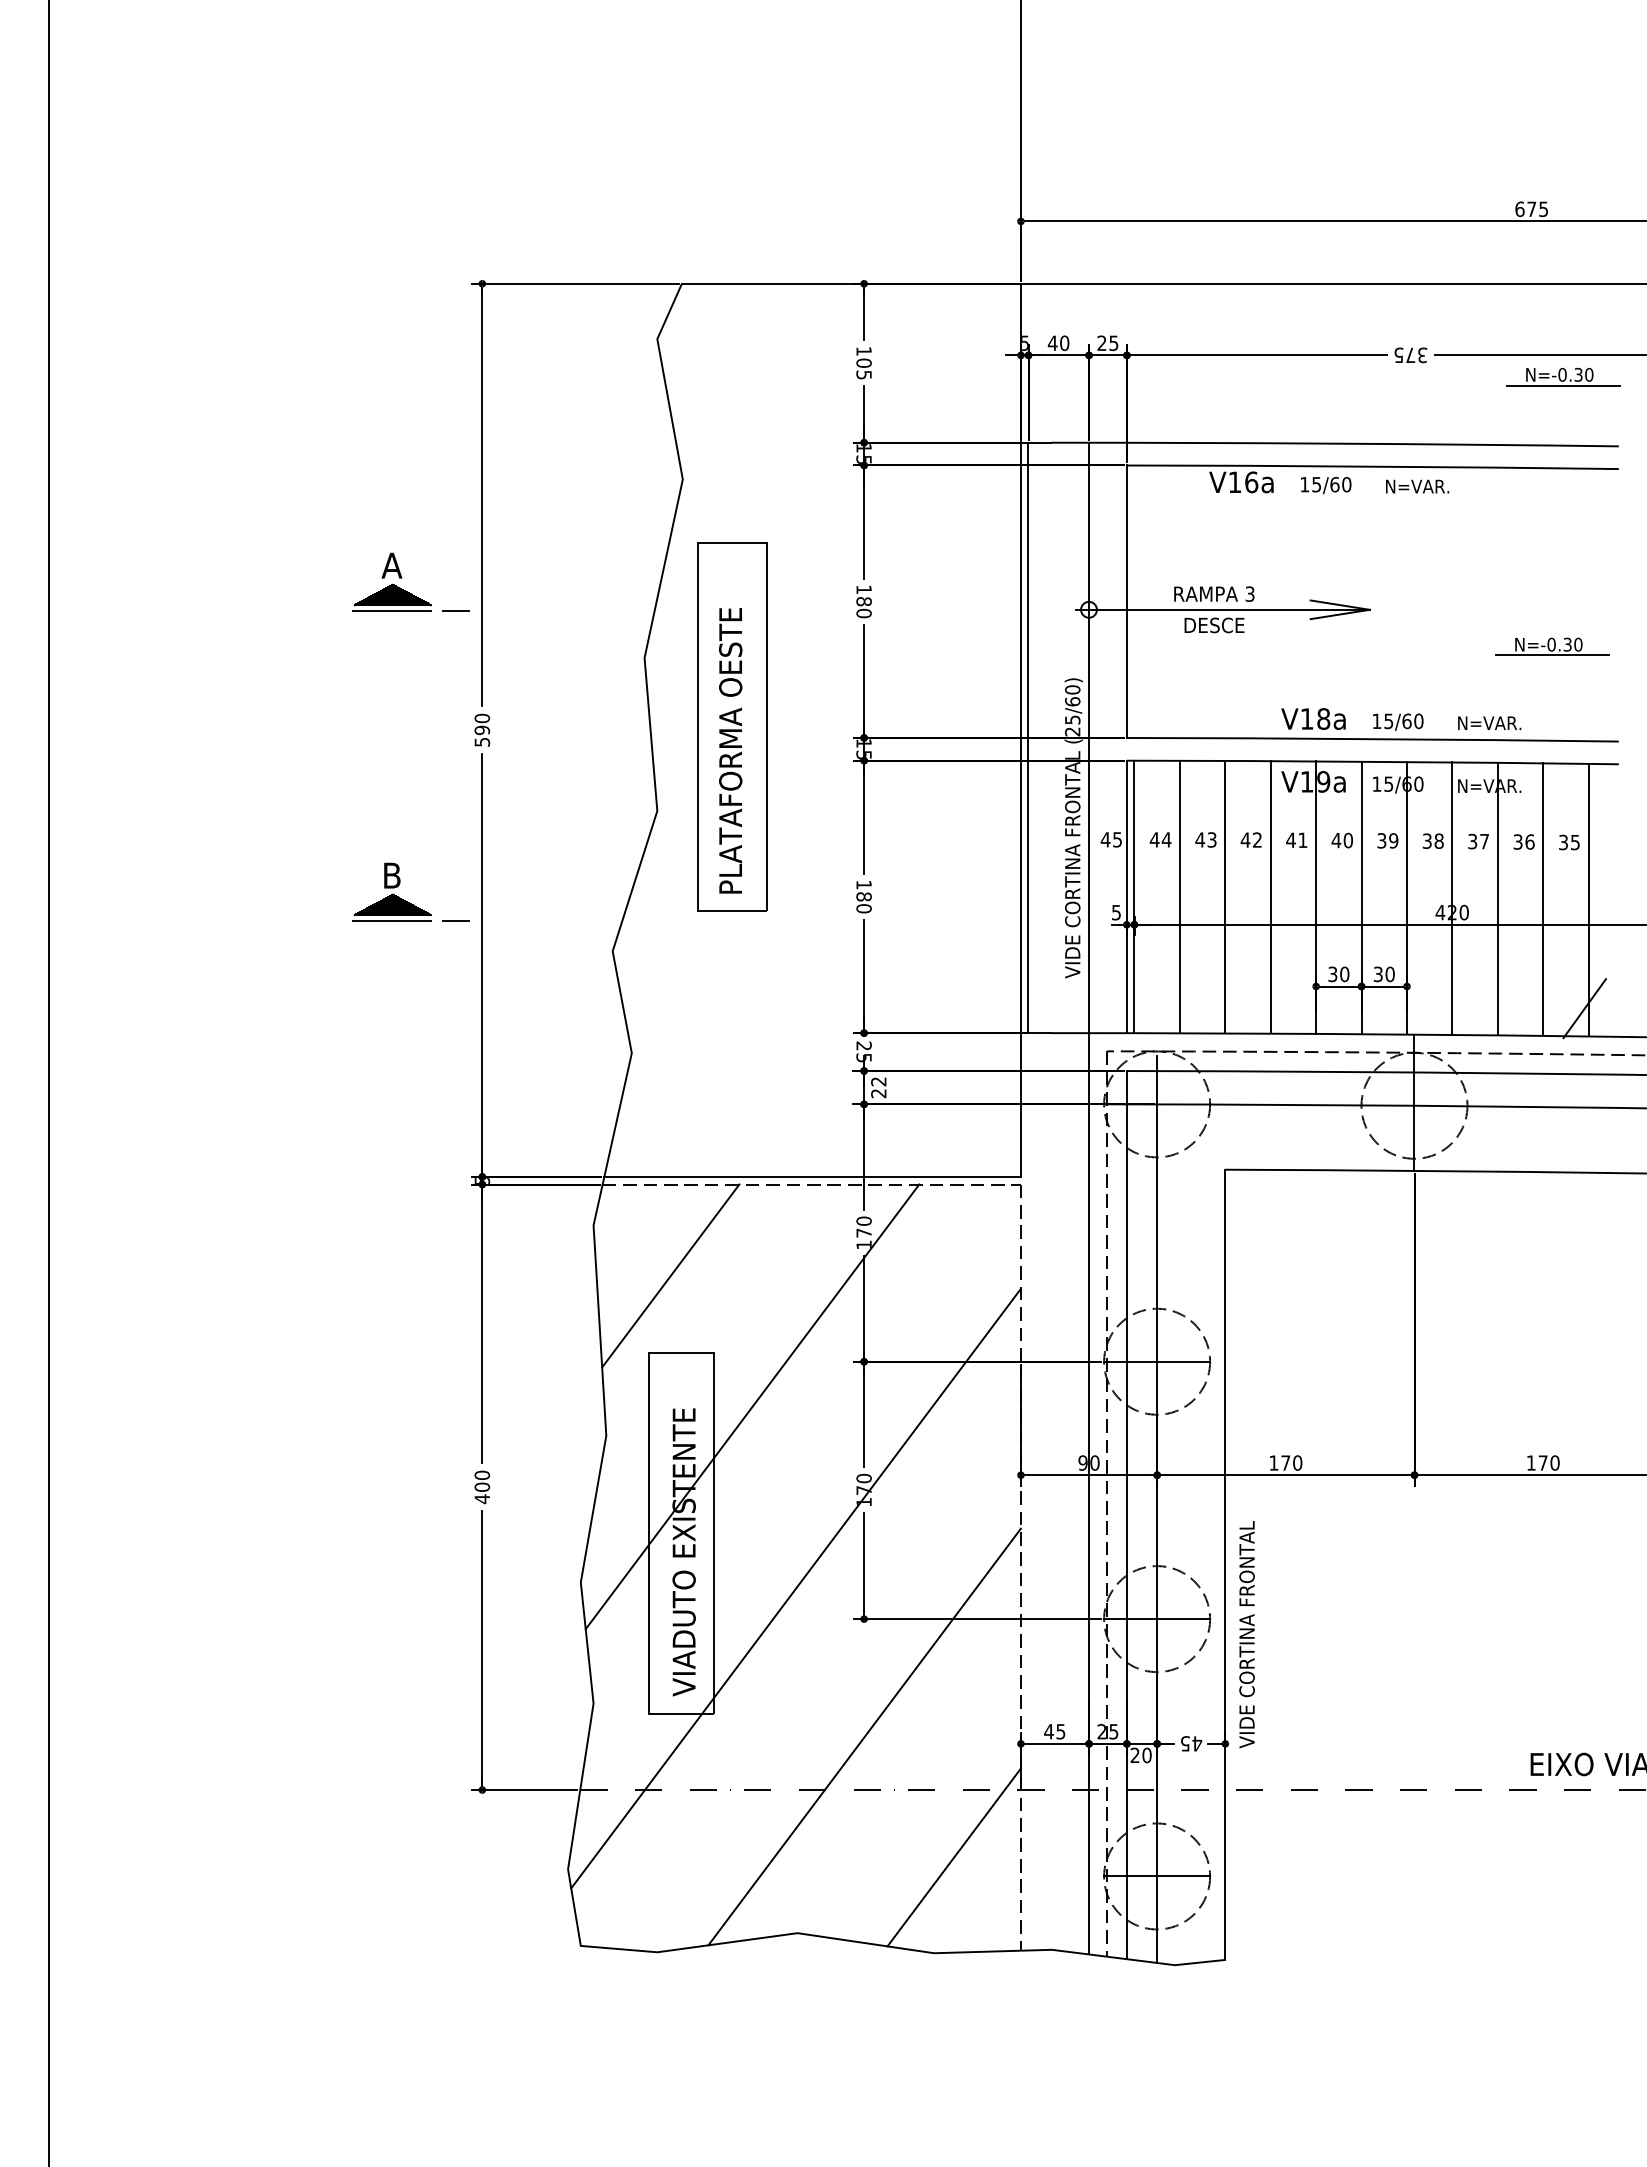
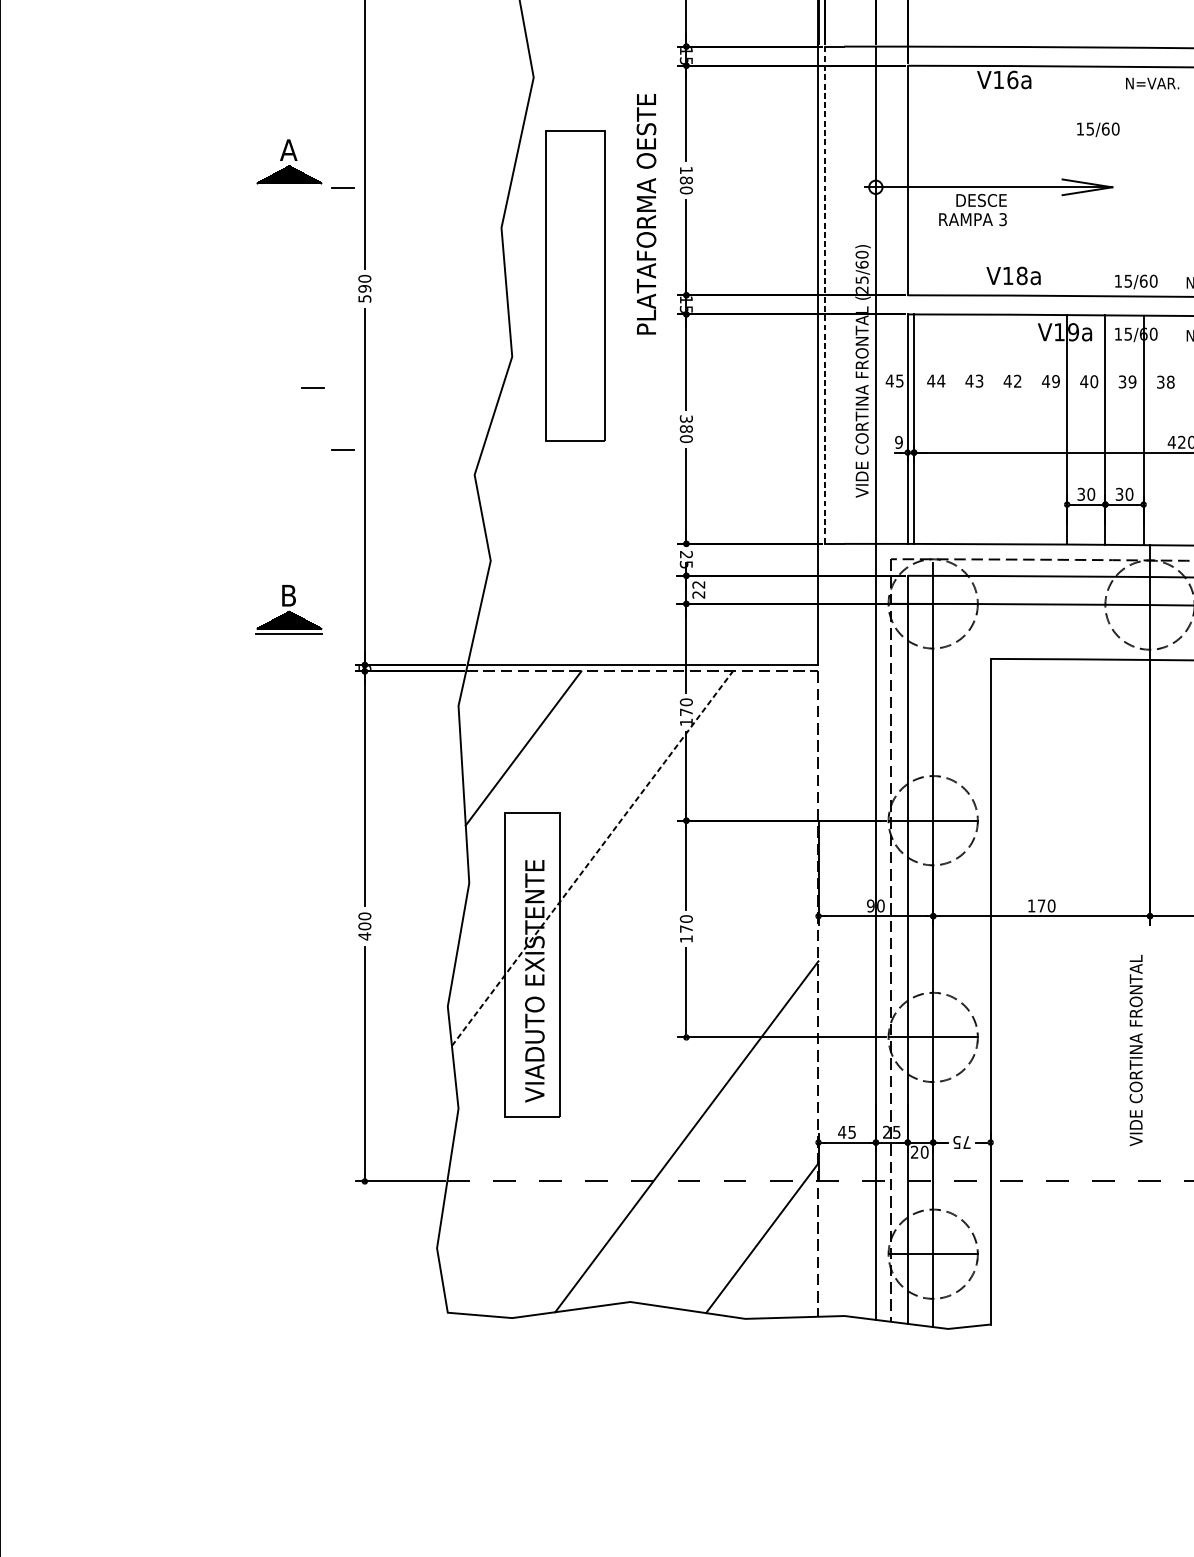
text: (1326, 485) -> (1098, 129), moved
text: (1214, 593) -> (973, 219), moved
line: (392, 611) -> (289, 188), removed
text: (1313, 718) -> (1013, 275), moved
line: (1028, 738) -> (824, 295), solid -> dashed
text: (730, 750) -> (646, 214), moved
text: (1302, 840) -> (1055, 381), 41 -> 49
line: (420, 847) -> (312, 387), added
text: (863, 884) -> (685, 418), 180 -> 380
part: (391, 891) -> (288, 609), moved
line: (1179, 896) -> (952, 428), removed
line: (1225, 896) -> (990, 428), removed
line: (1270, 897) -> (1028, 429), removed
line: (1452, 898) -> (1182, 430), removed
text: (1116, 912) -> (899, 442), 5 -> 9
line: (752, 1406) -> (592, 858), solid -> dashed
line: (795, 1588) -> (628, 1011), removed
text: (1246, 1634) -> (1135, 1050), moved
text: (1197, 1743) -> (967, 1142), 45 -> 75

